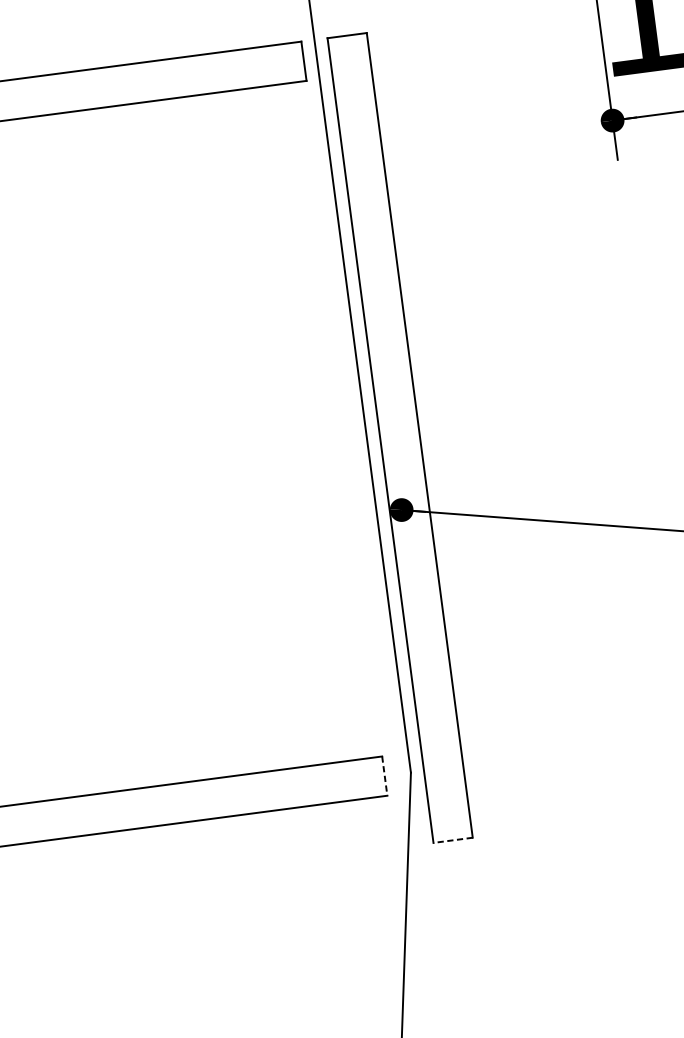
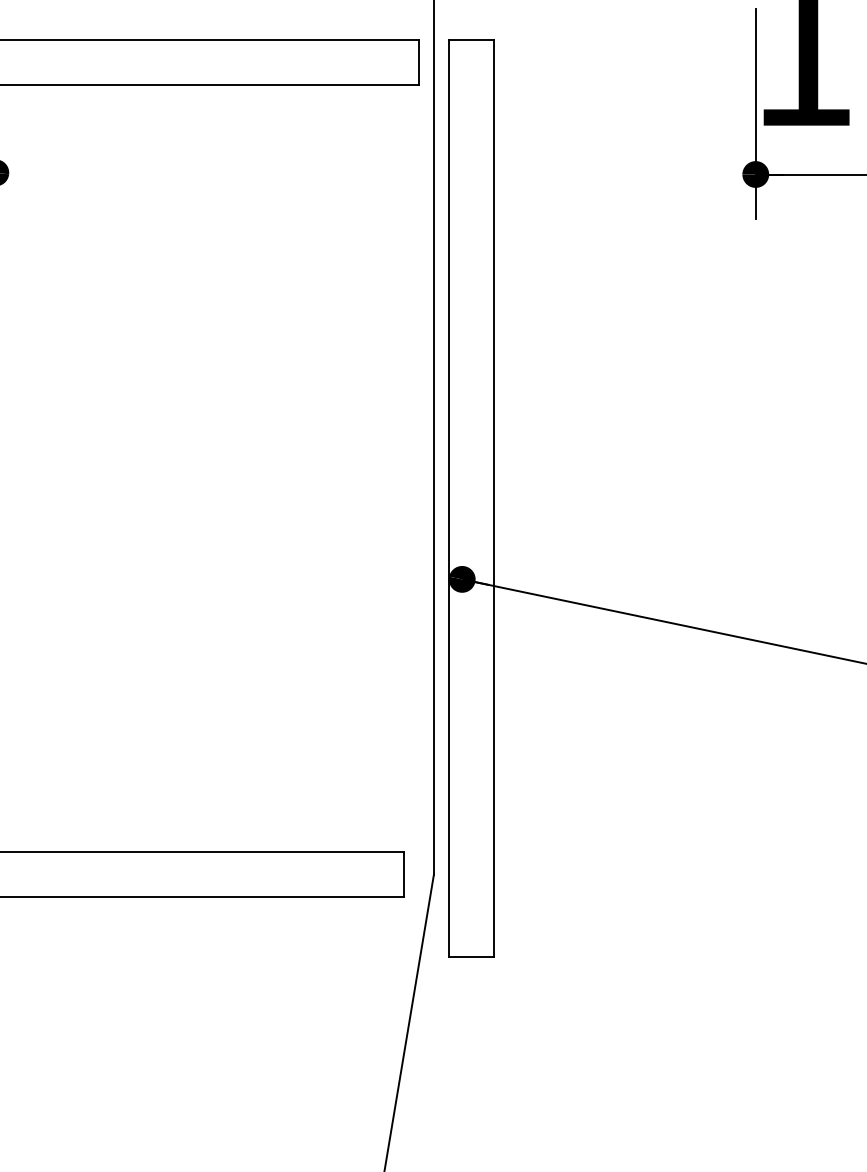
line: (385, 776) -> (404, 875), dashed -> solid
line: (452, 840) -> (470, 956), dashed -> solid

